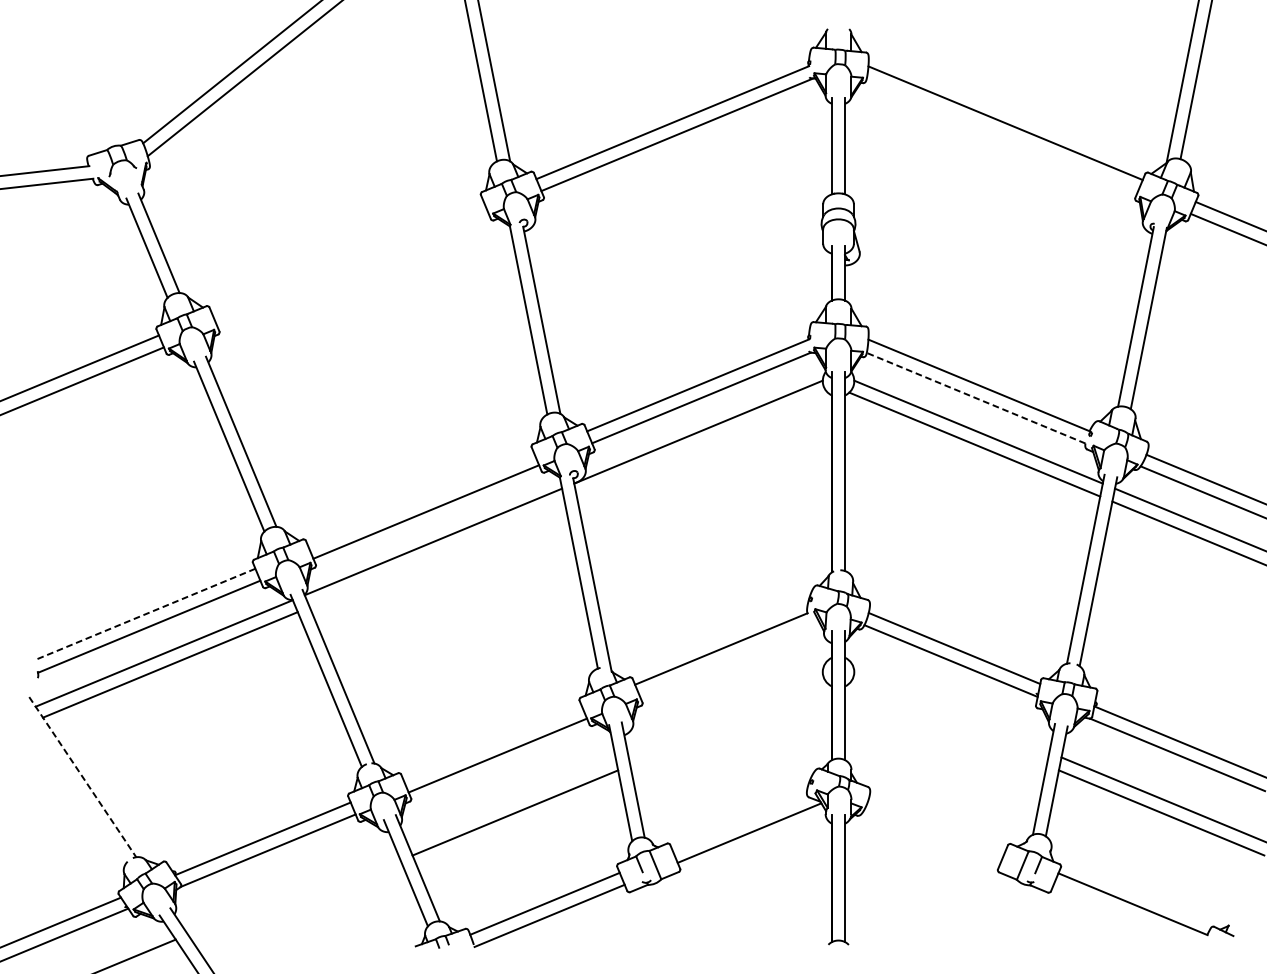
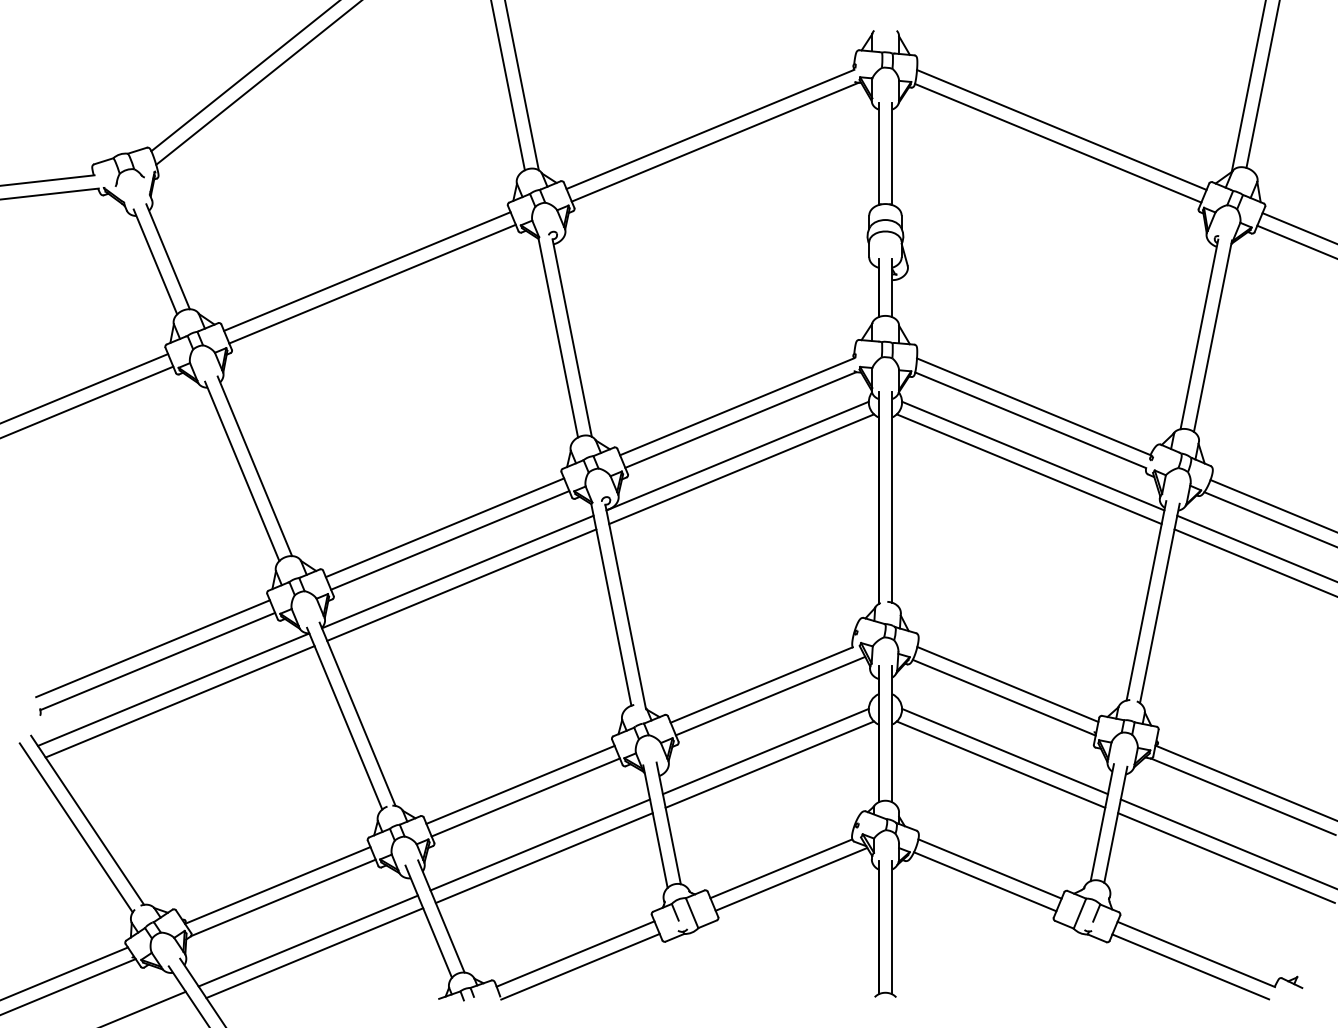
line: (1002, 135) -> (1058, 142), added
line: (347, 257) -> (367, 271), added
line: (352, 268) -> (372, 283), added
line: (975, 398) -> (1030, 420), dashed -> solid
line: (702, 444) -> (741, 469), added
line: (420, 499) -> (444, 527), added
line: (436, 553) -> (461, 584), added
line: (144, 614) -> (152, 648), dashed -> solid
line: (729, 658) -> (770, 695), added
line: (724, 711) -> (765, 751), added
line: (951, 711) -> (1004, 751), added
line: (728, 724) -> (769, 764), added
line: (947, 724) -> (1000, 764), added
line: (492, 743) -> (520, 784), added
line: (82, 777) -> (87, 820), dashed -> solid
line: (71, 783) -> (75, 827), added
line: (511, 800) -> (540, 844), added
line: (740, 822) -> (781, 868), added
line: (937, 822) -> (989, 868), added
line: (933, 835) -> (985, 881), added
line: (291, 891) -> (307, 940), added
line: (297, 903) -> (314, 953), added
line: (1127, 915) -> (1190, 966), added

